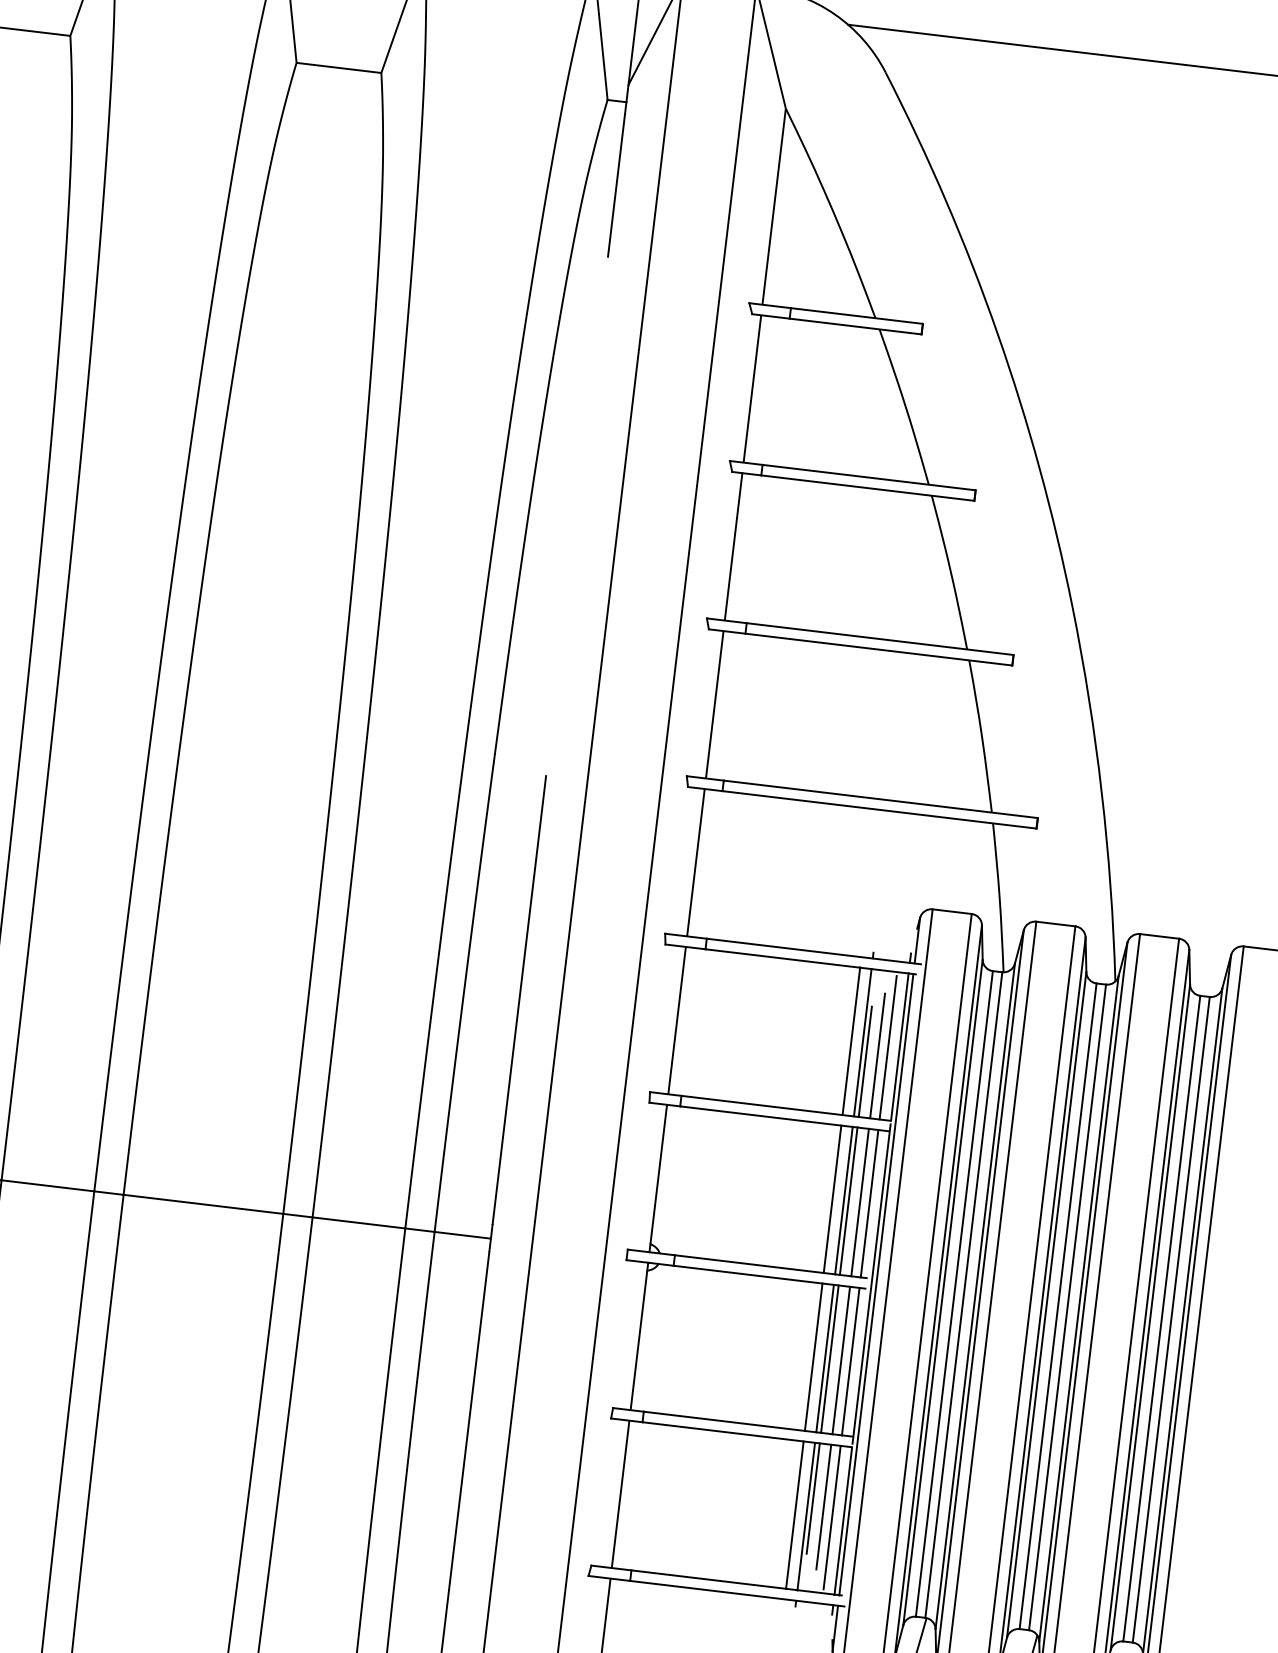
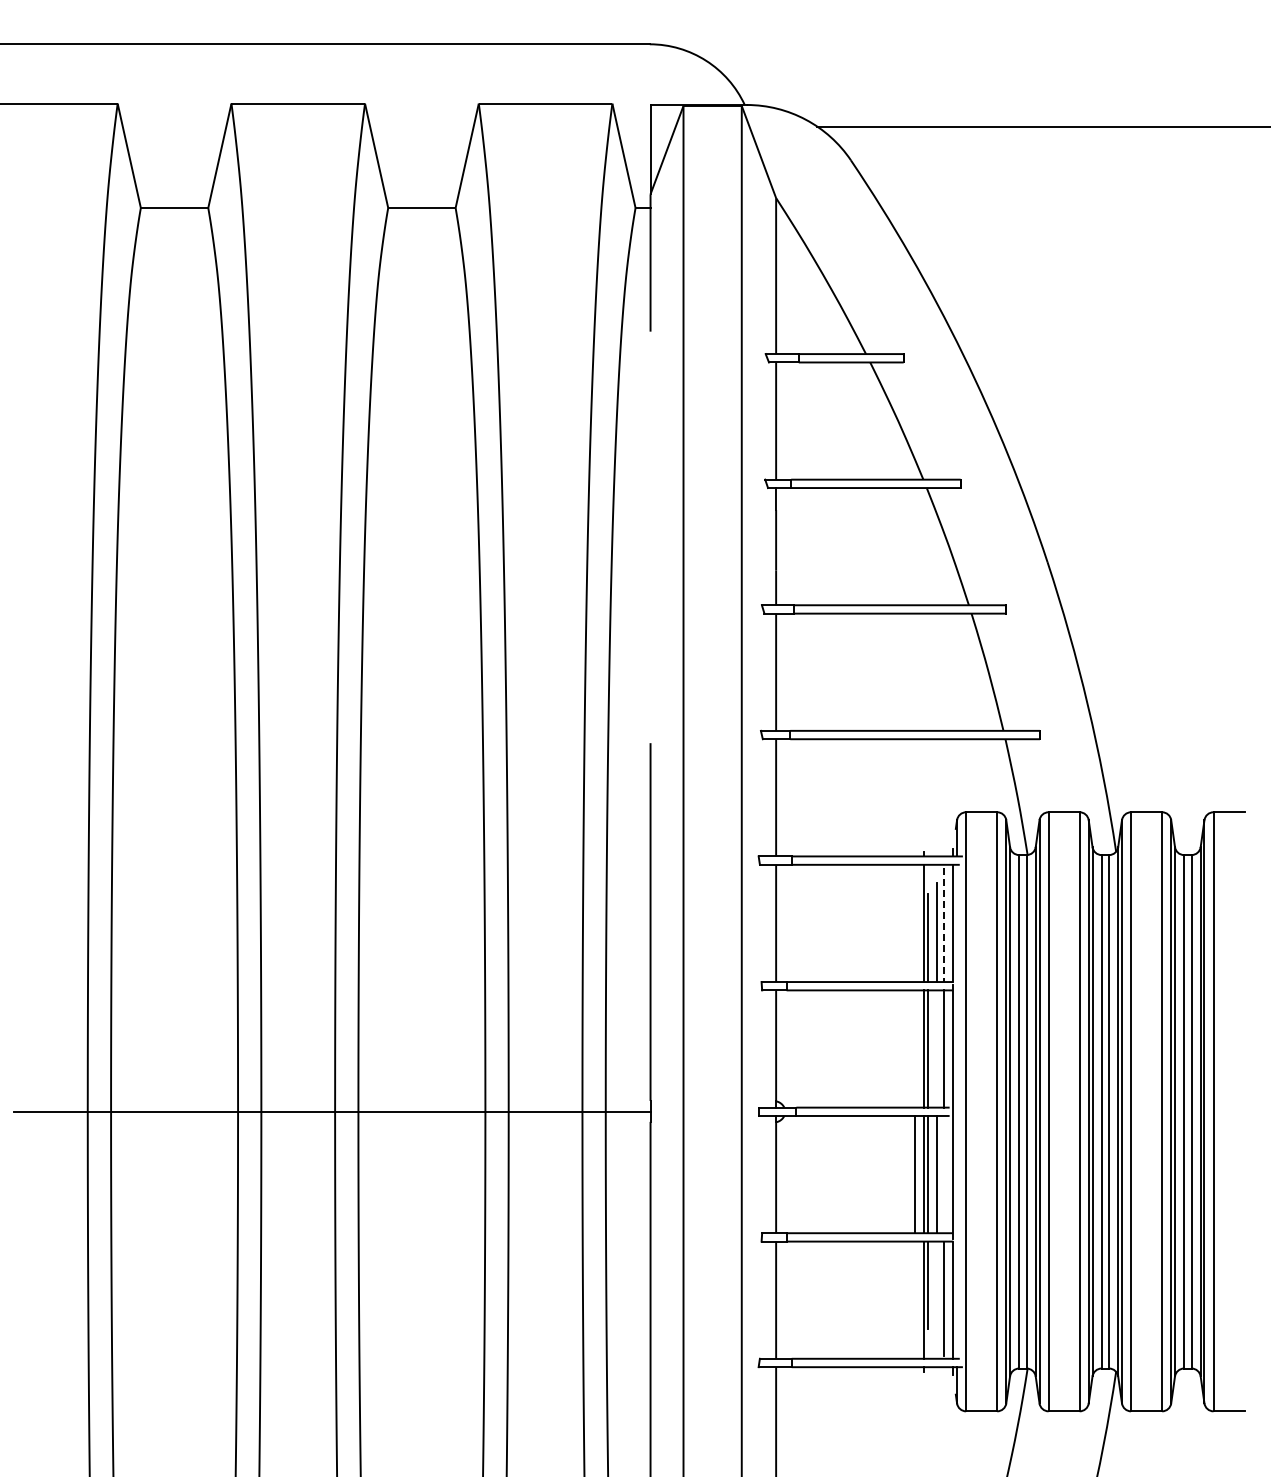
line: (851, 1040) -> (914, 922), removed
line: (888, 1047) -> (944, 924), solid -> dashed
line: (832, 1198) -> (914, 1048), removed
line: (859, 1201) -> (936, 1048), removed
line: (876, 1284) -> (957, 1111), removed
line: (851, 1361) -> (944, 1174), removed
line: (823, 1506) -> (936, 1290), removed
line: (794, 1514) -> (914, 1299), removed

